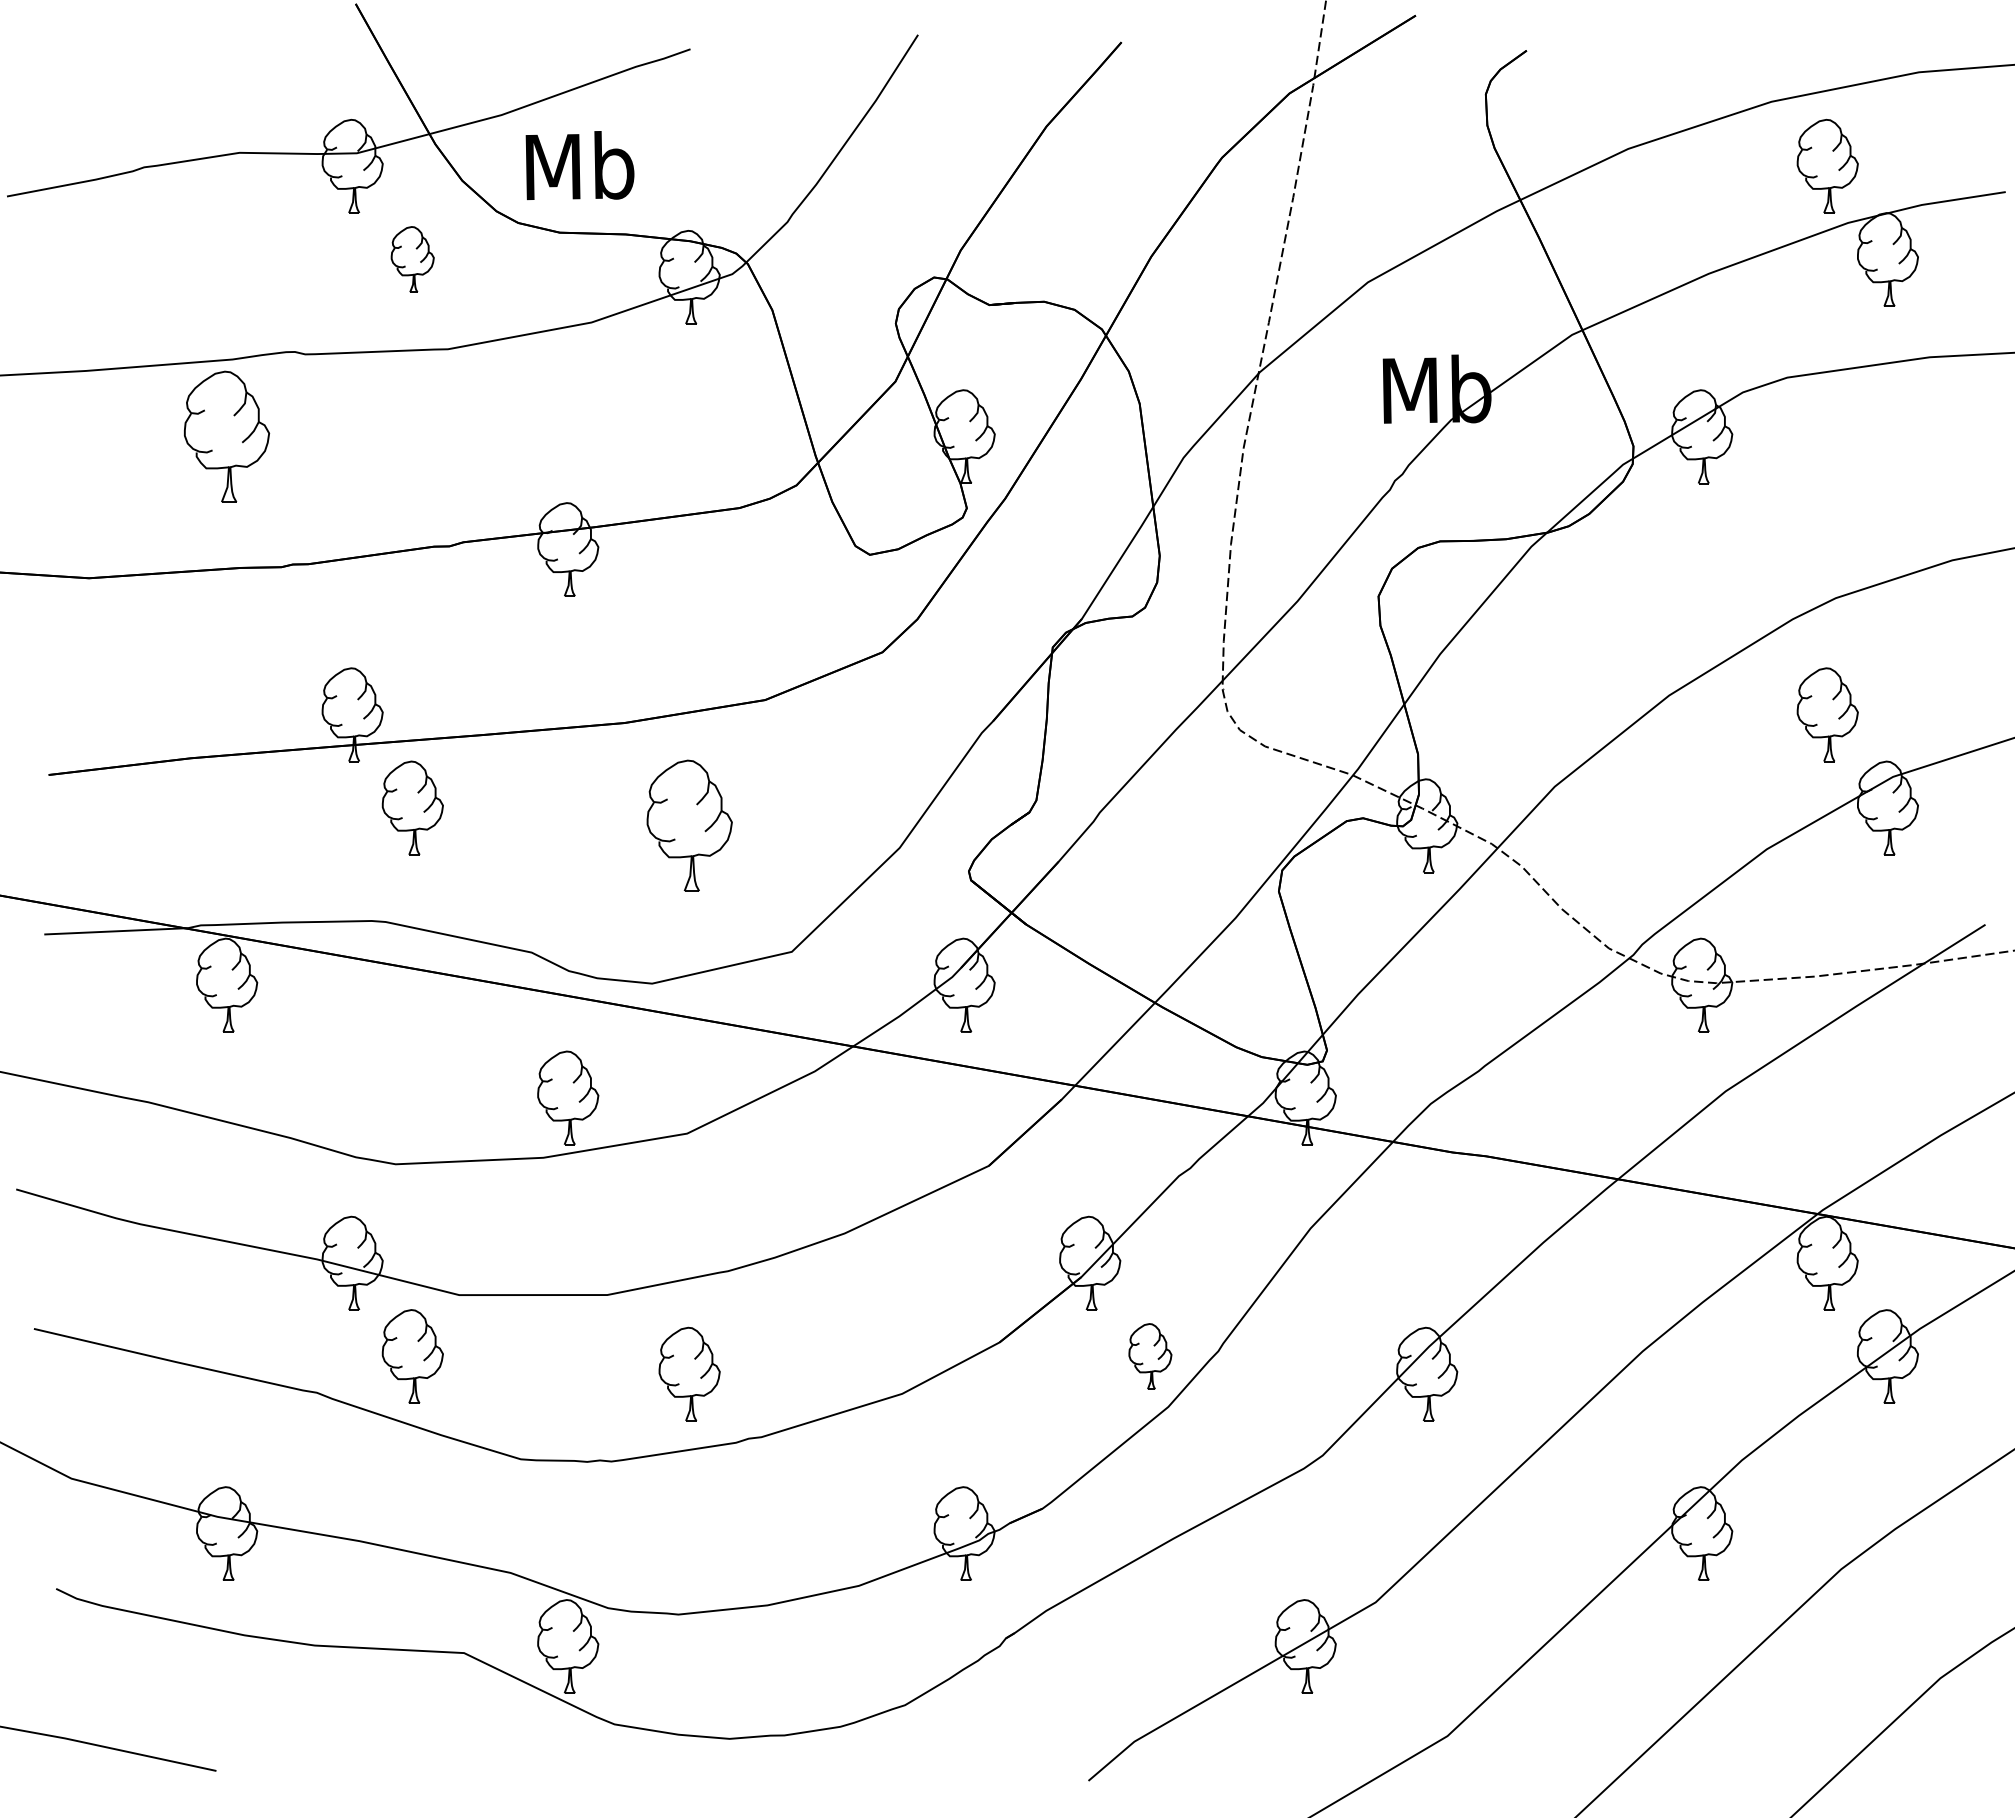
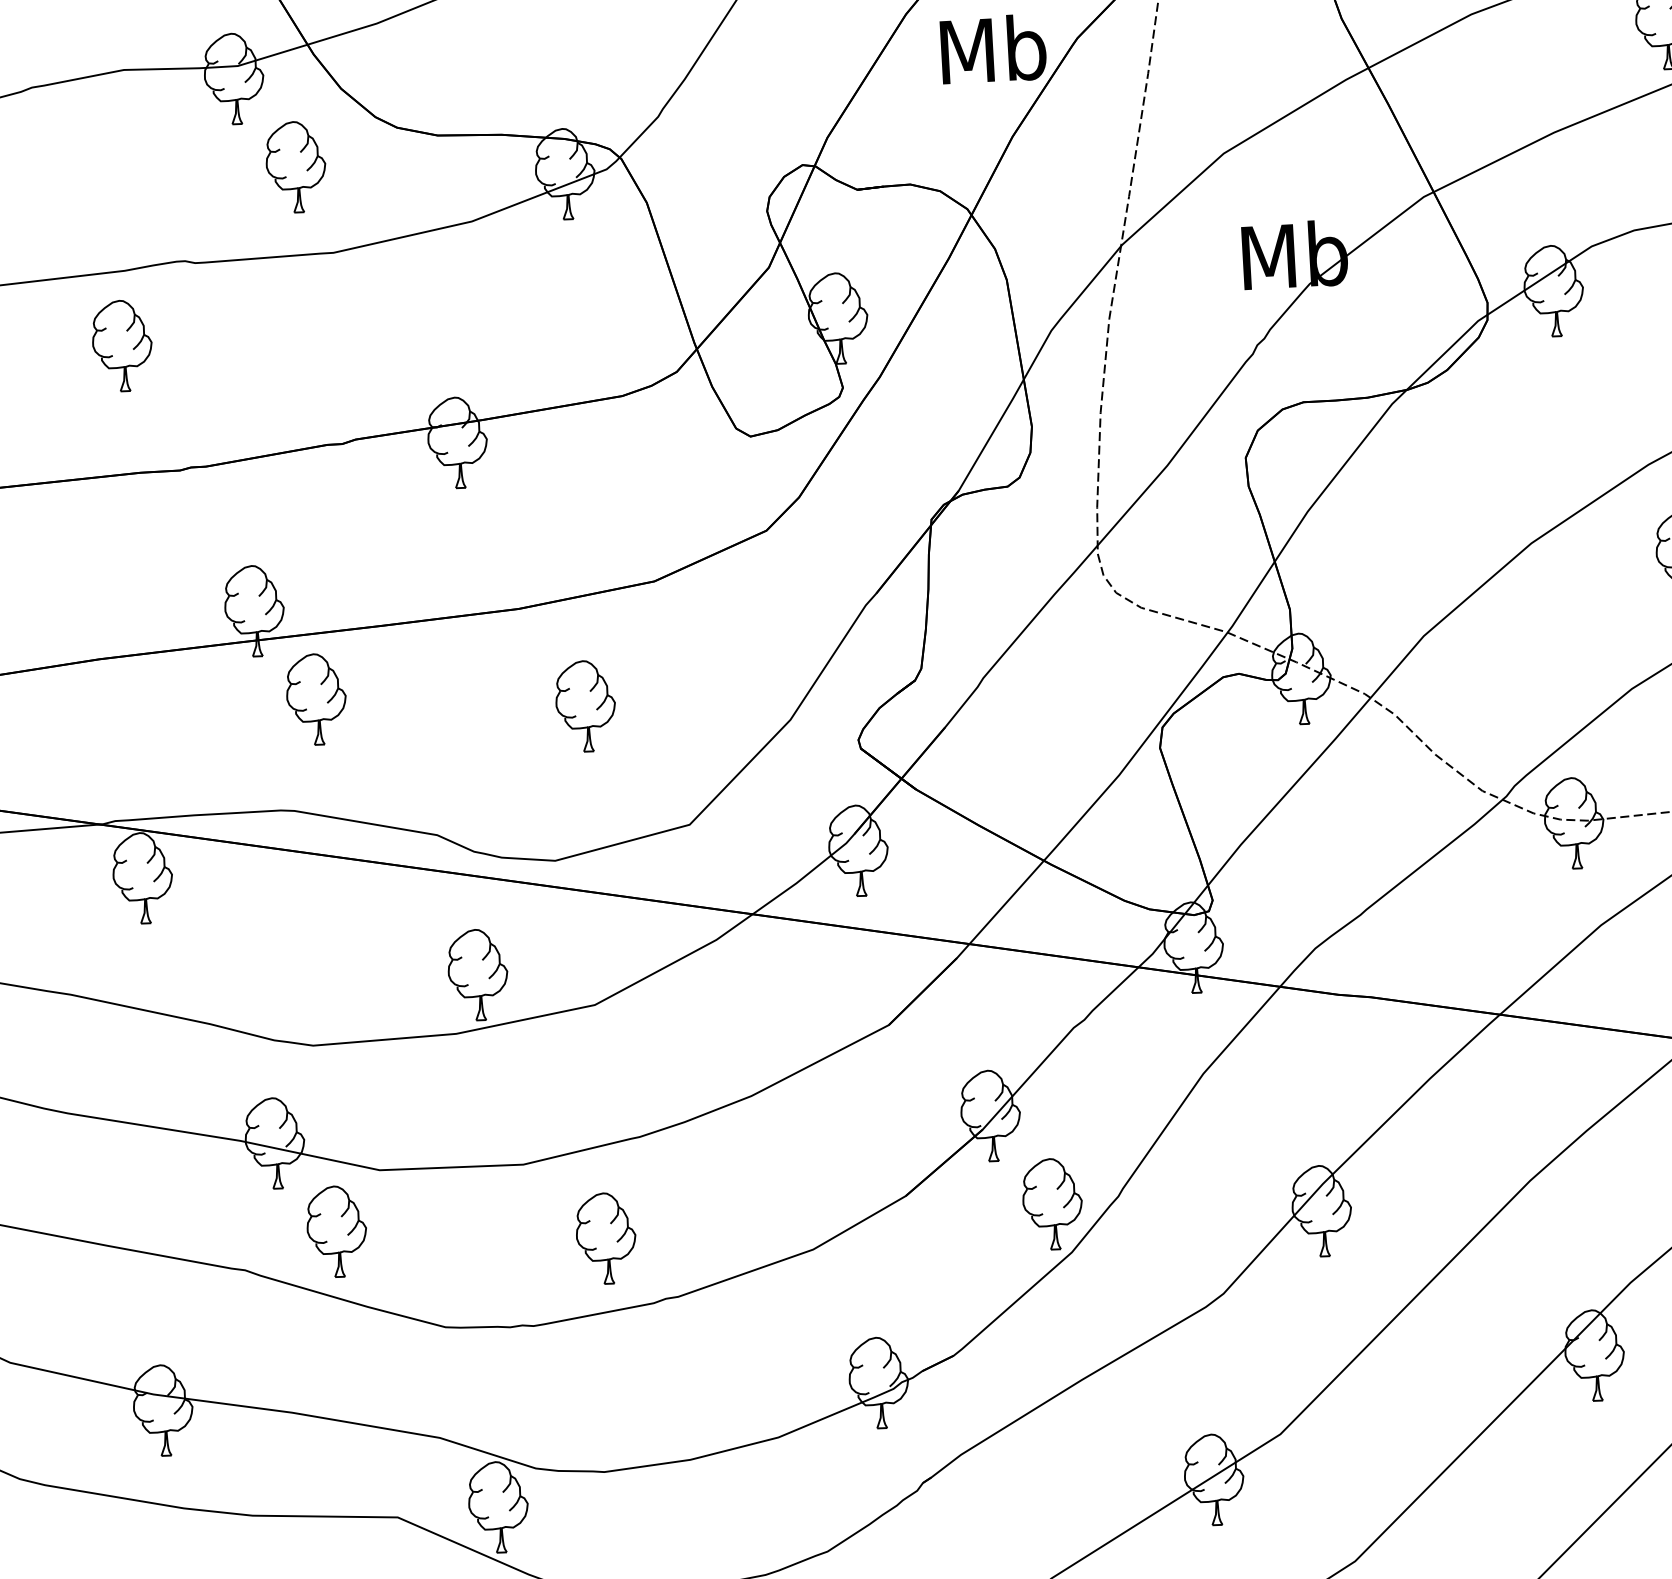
text: (579, 165) -> (992, 48), moved
part: (412, 259) -> (295, 167), size x1.43
part: (227, 436) -> (122, 345), size x0.71
part: (689, 825) -> (585, 705), size x0.71
part: (1150, 1356) -> (1052, 1204), size x1.43

